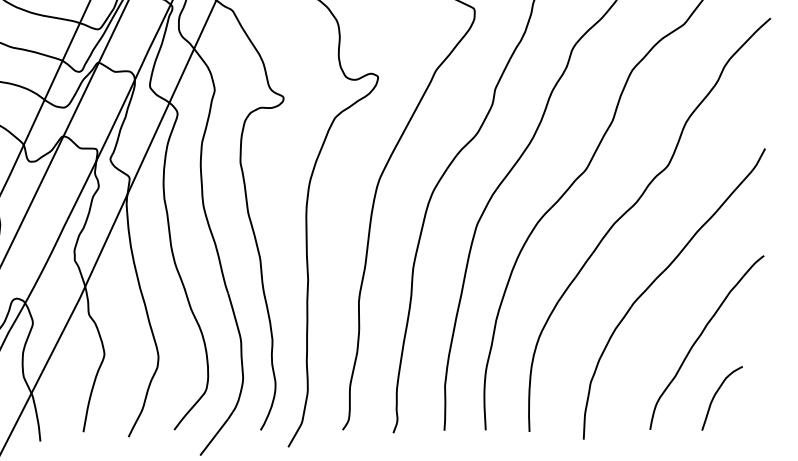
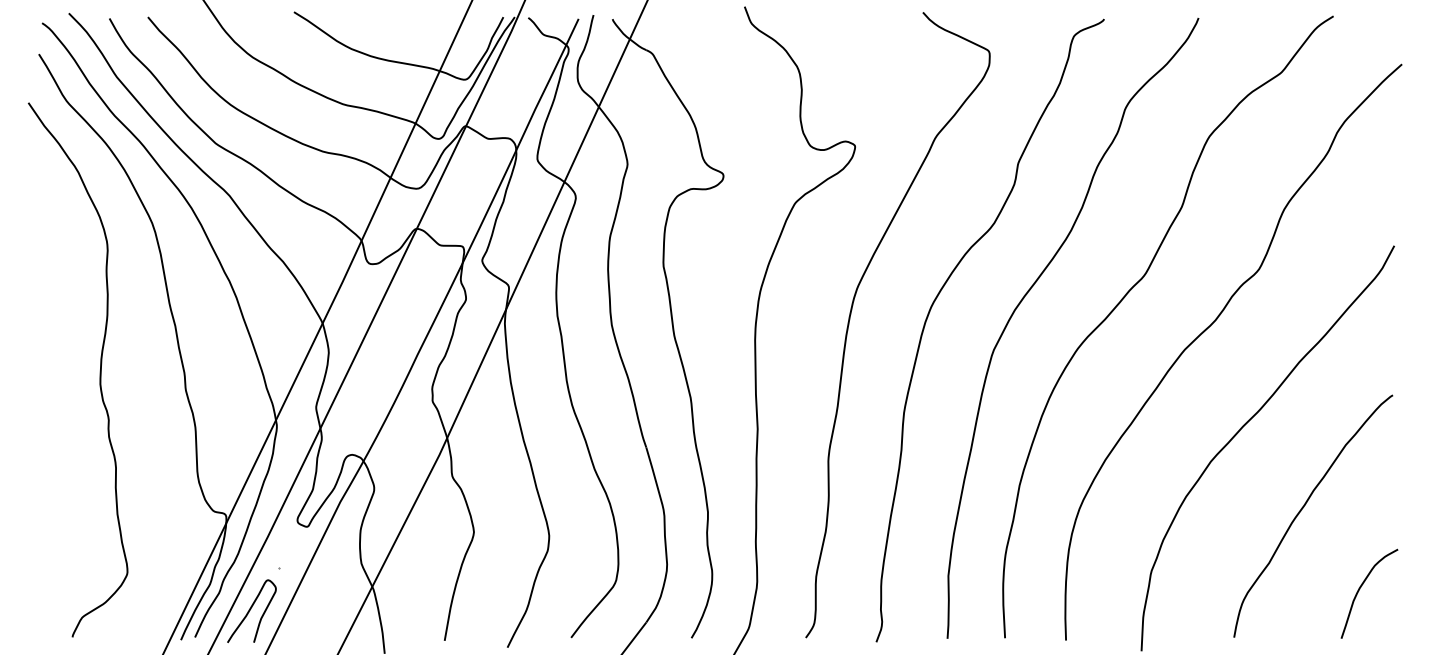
curve: (715, 395) -> (1360, 589), moved

